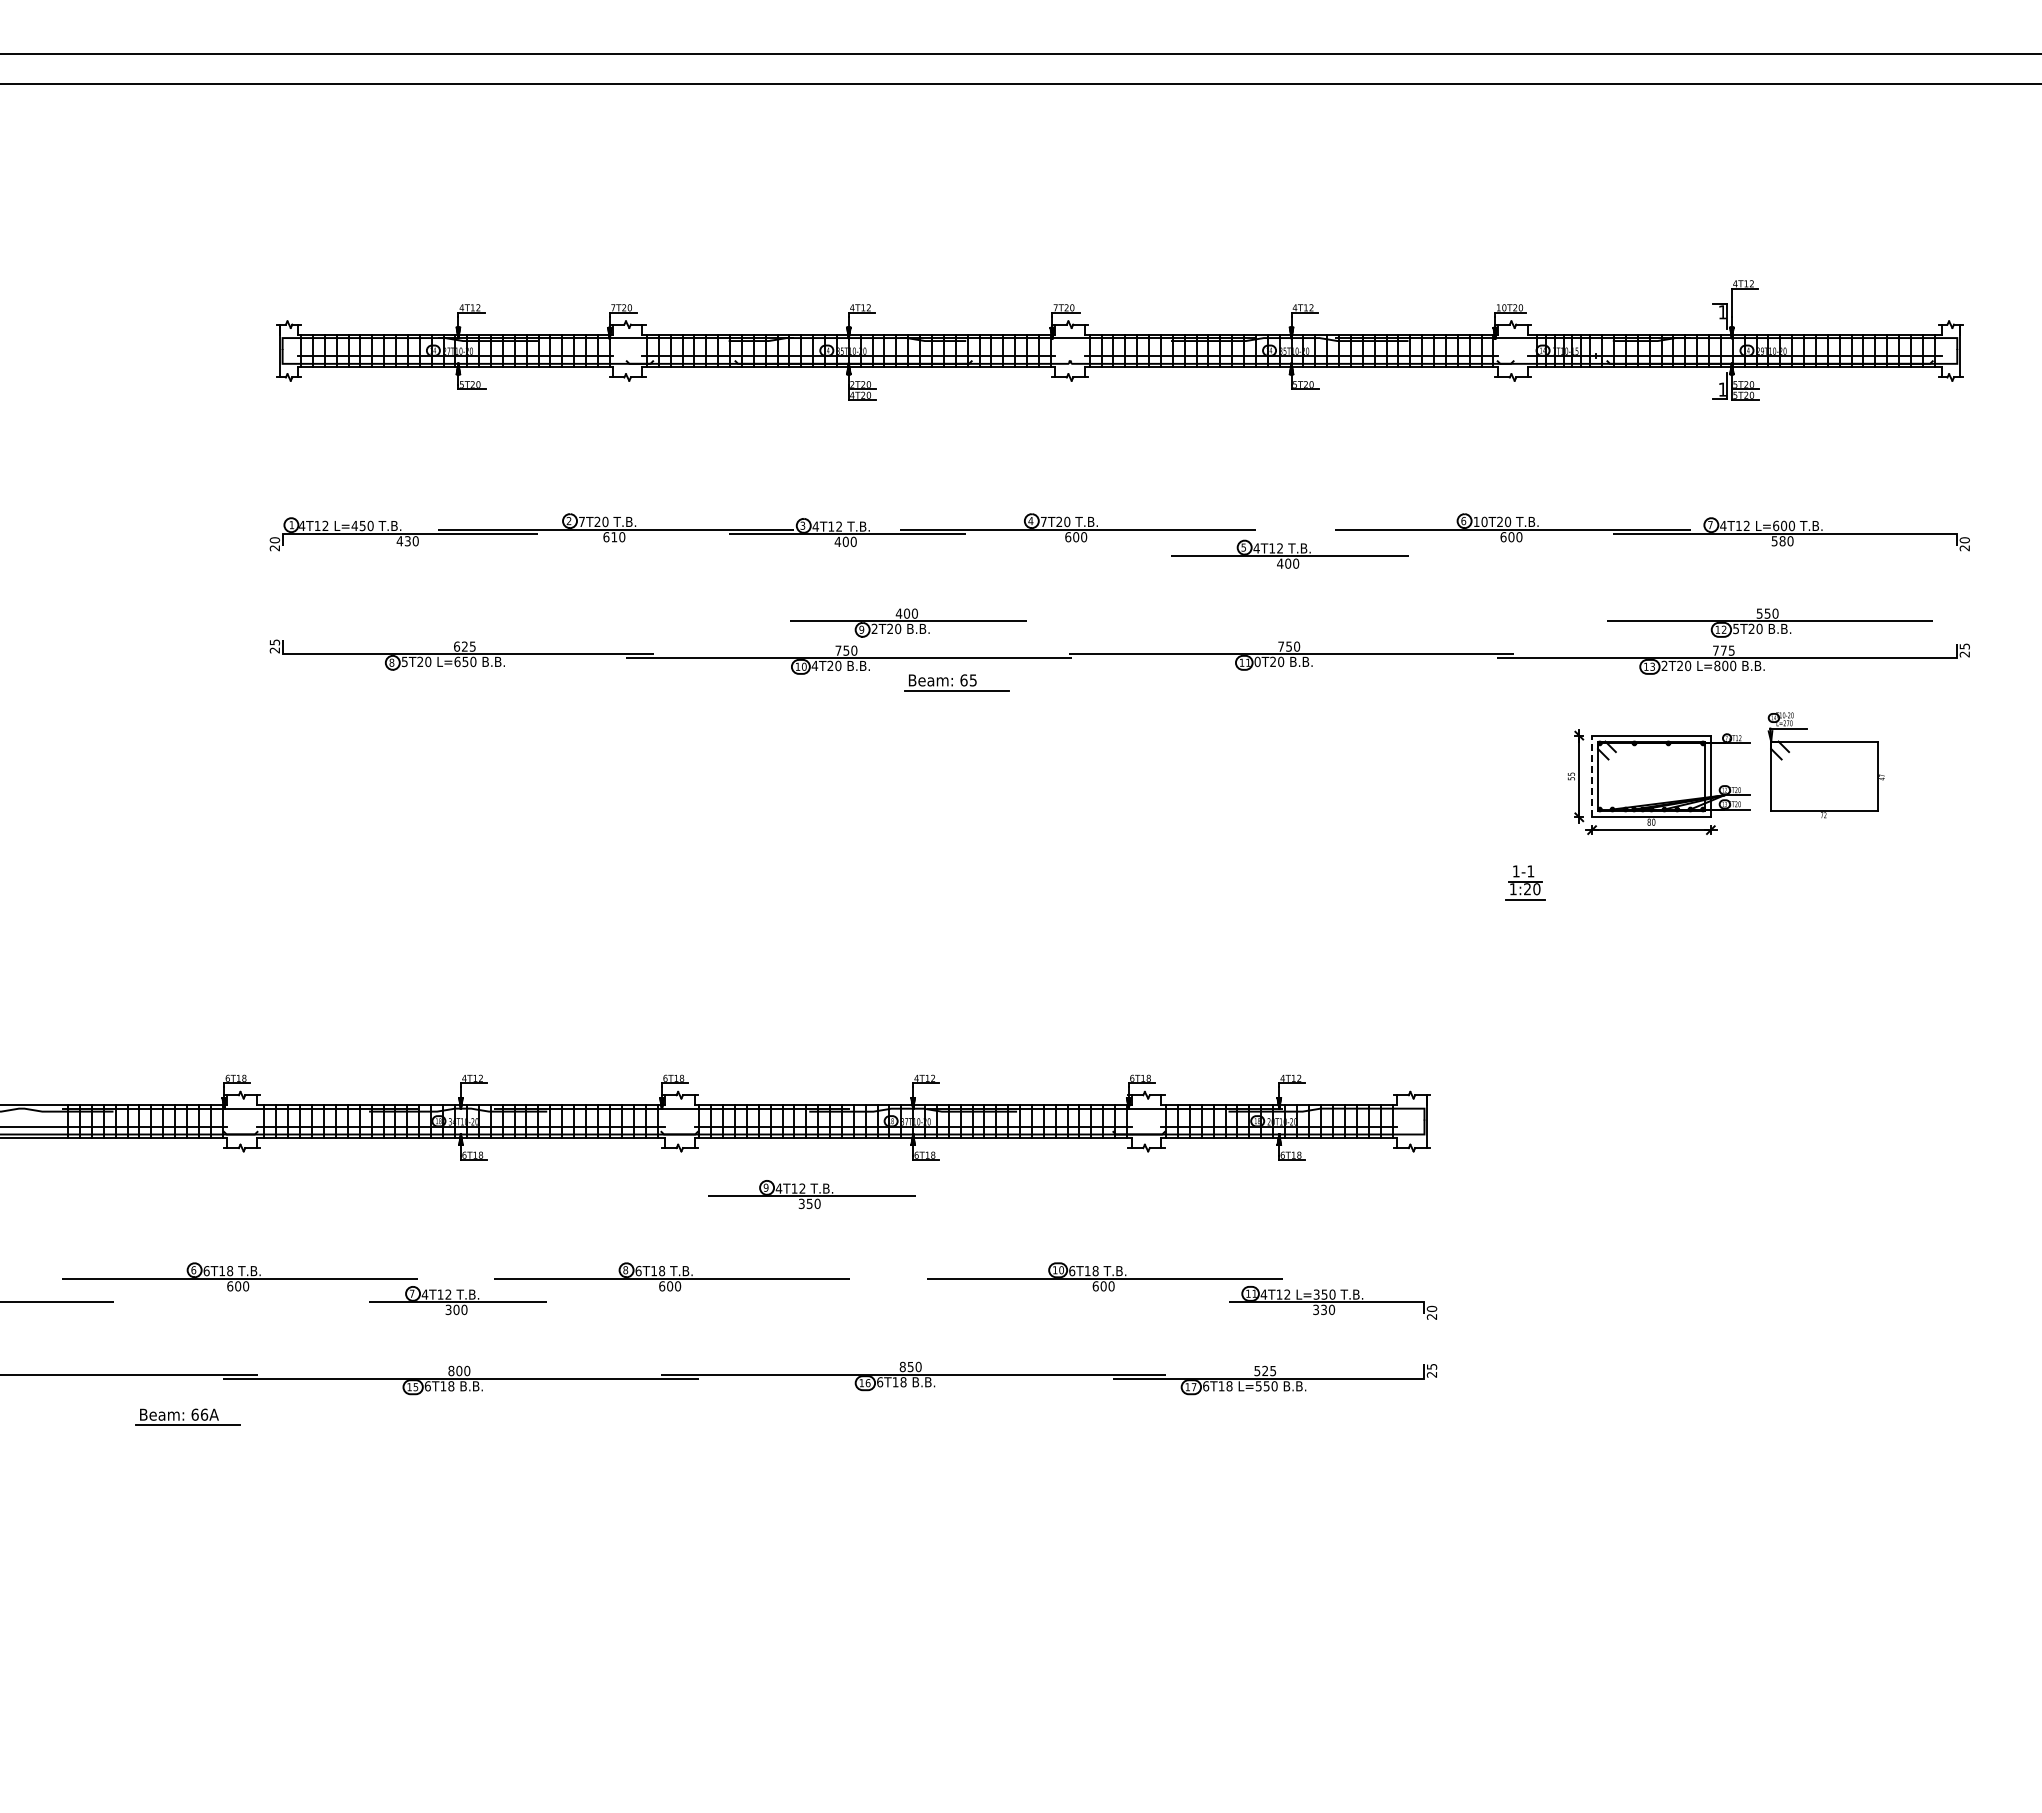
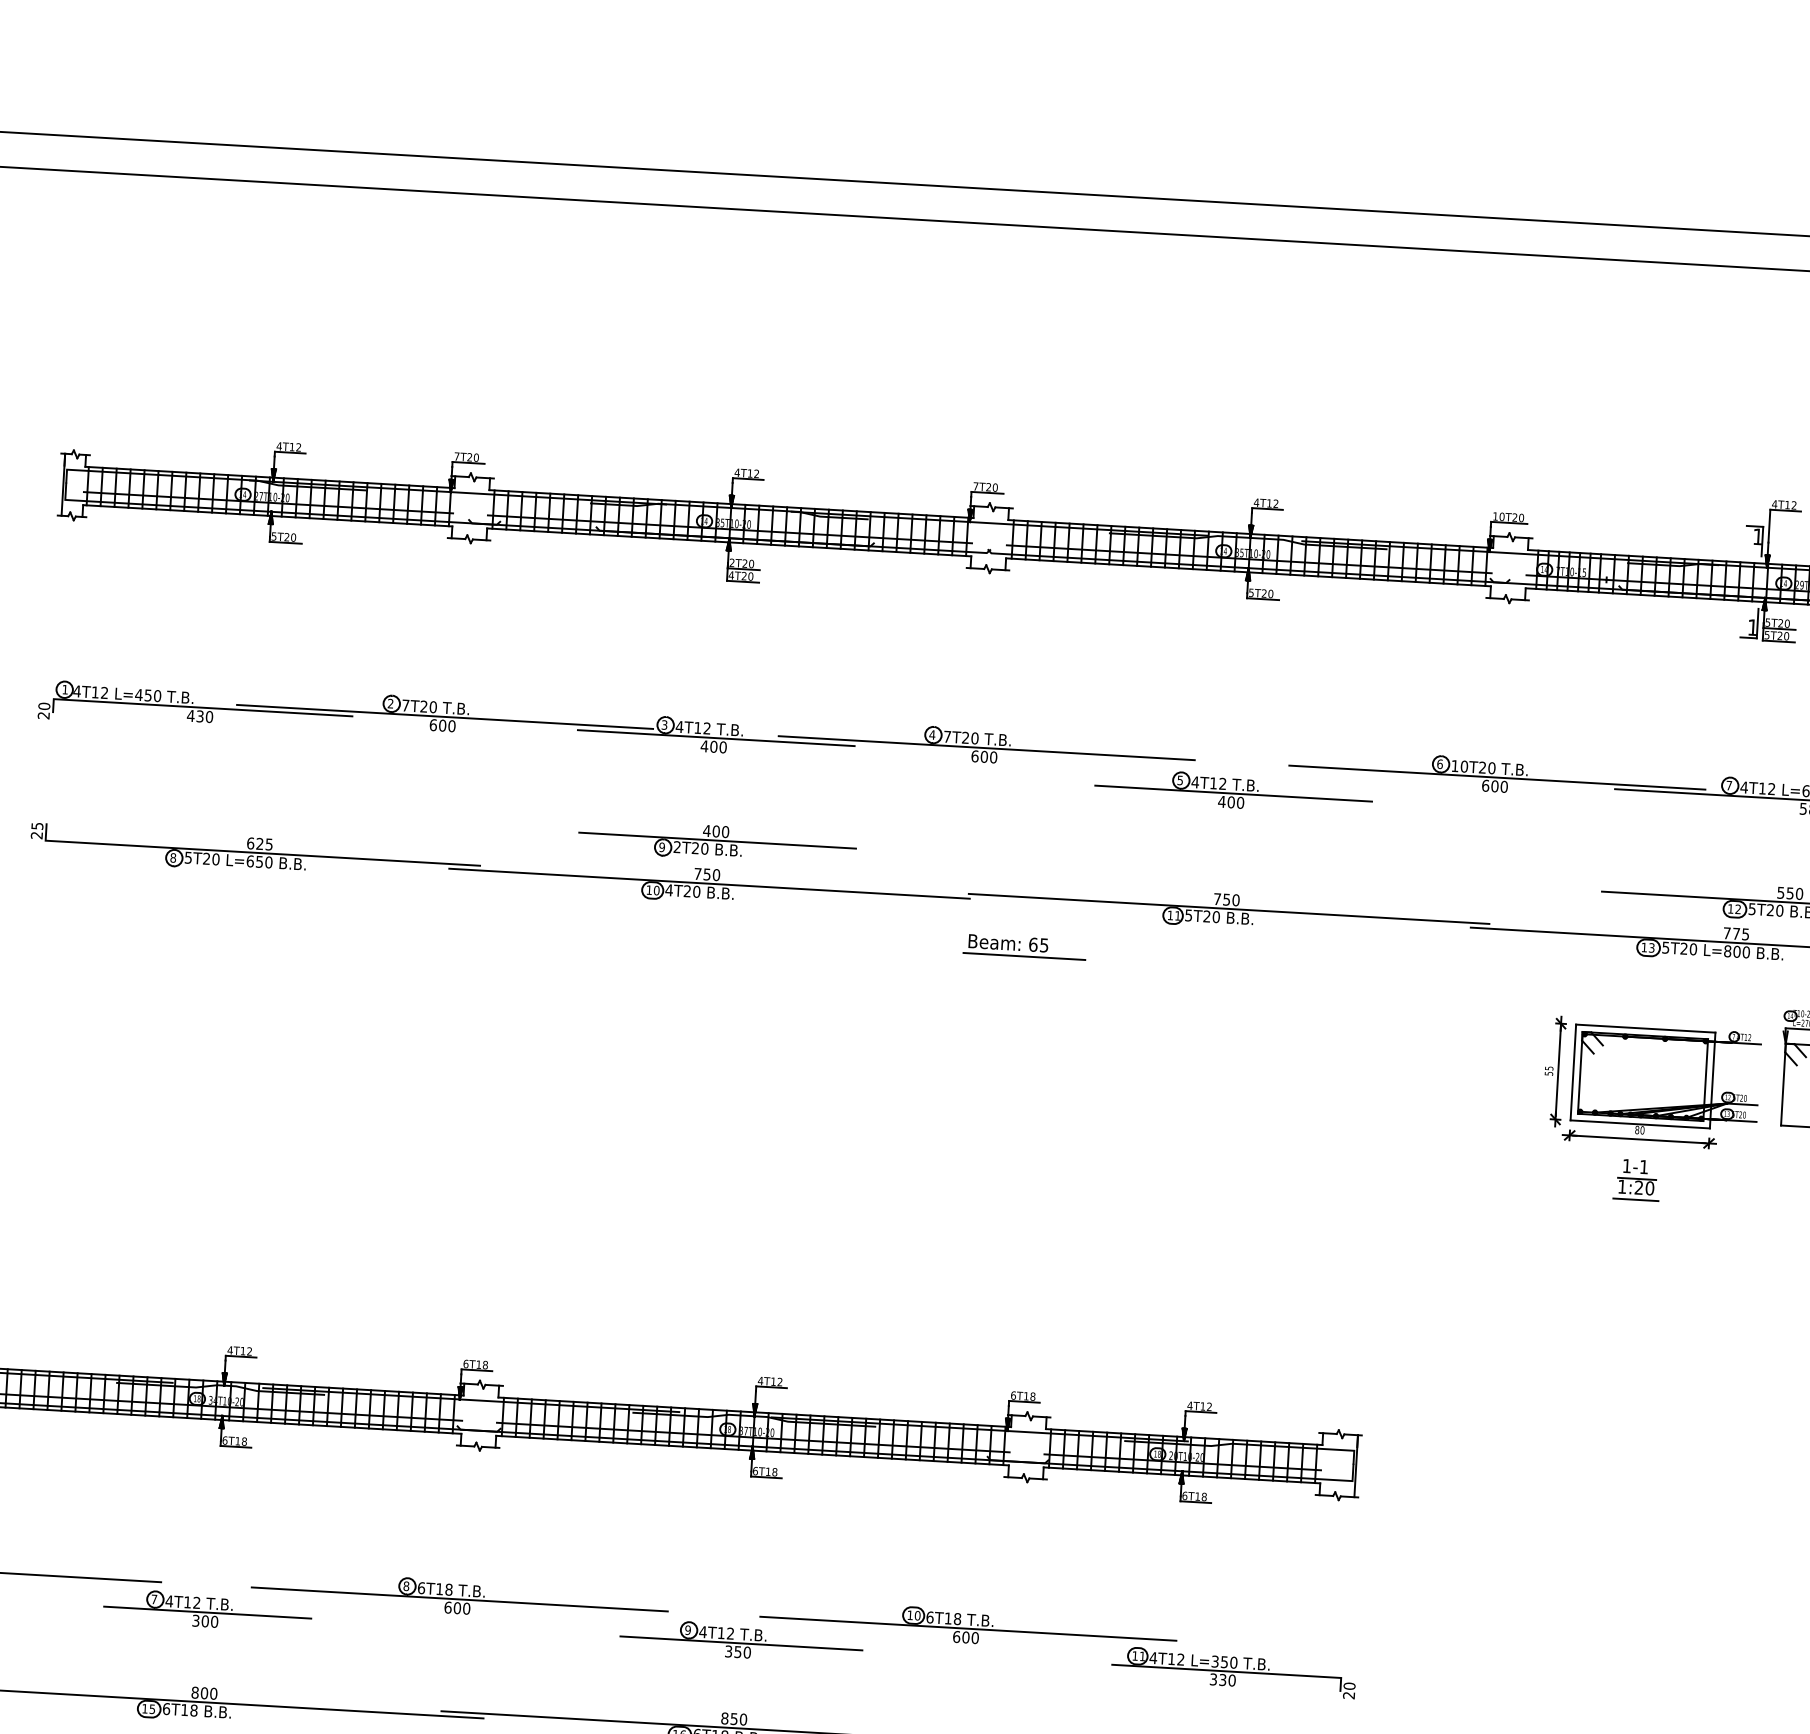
text: (614, 537) -> (442, 726), 610 -> 600
part: (908, 622) -> (717, 841), moved
text: (1257, 661) -> (1188, 915), 0T20 -> 5T20
text: (1664, 665) -> (1665, 947), 2T20 -> 5T20
part: (956, 682) -> (1024, 946), moved
line: (1592, 776) -> (1573, 1072), dashed -> solid
part: (1525, 882) -> (1637, 1179), moved
part: (811, 1194) -> (740, 1641), moved

